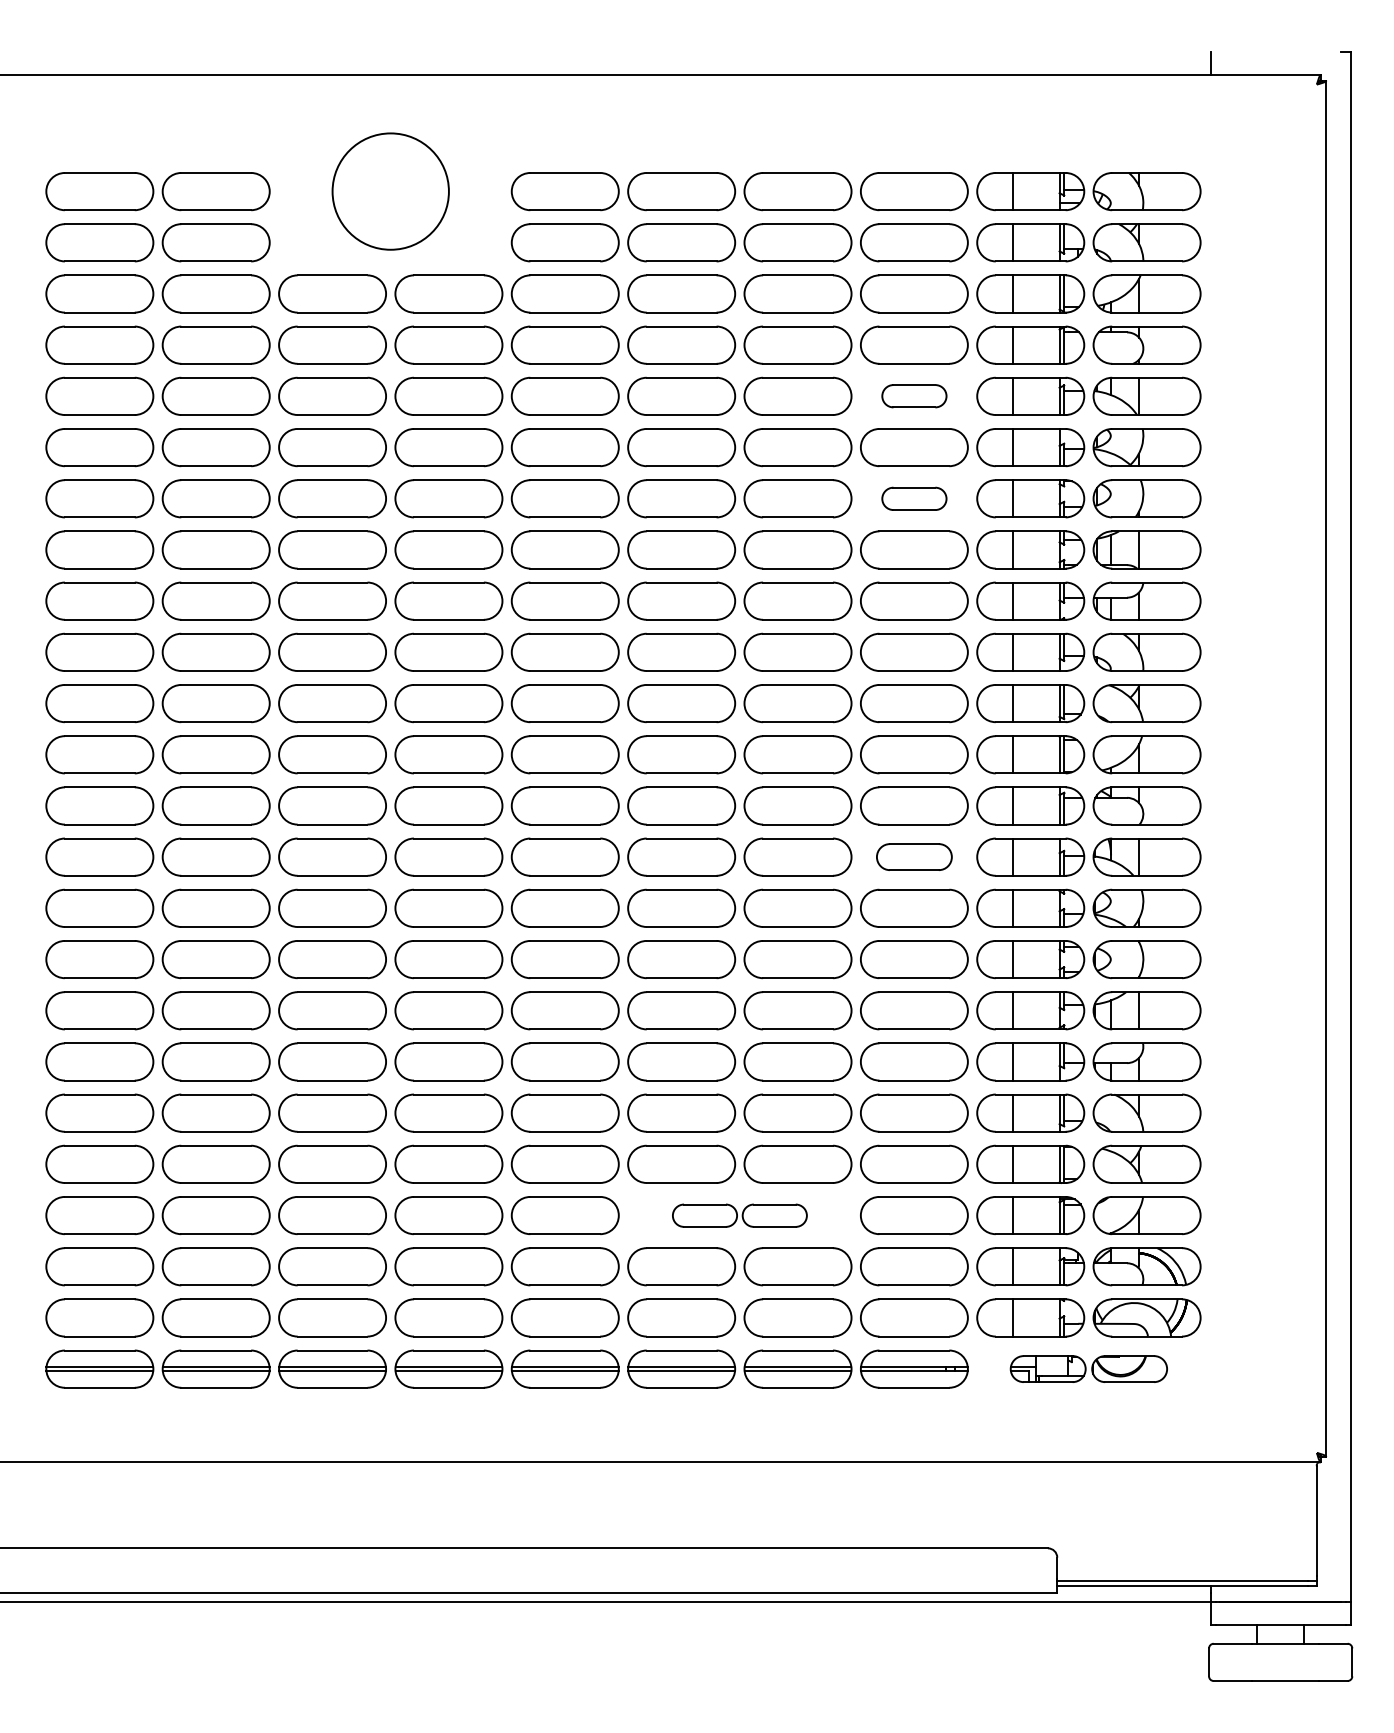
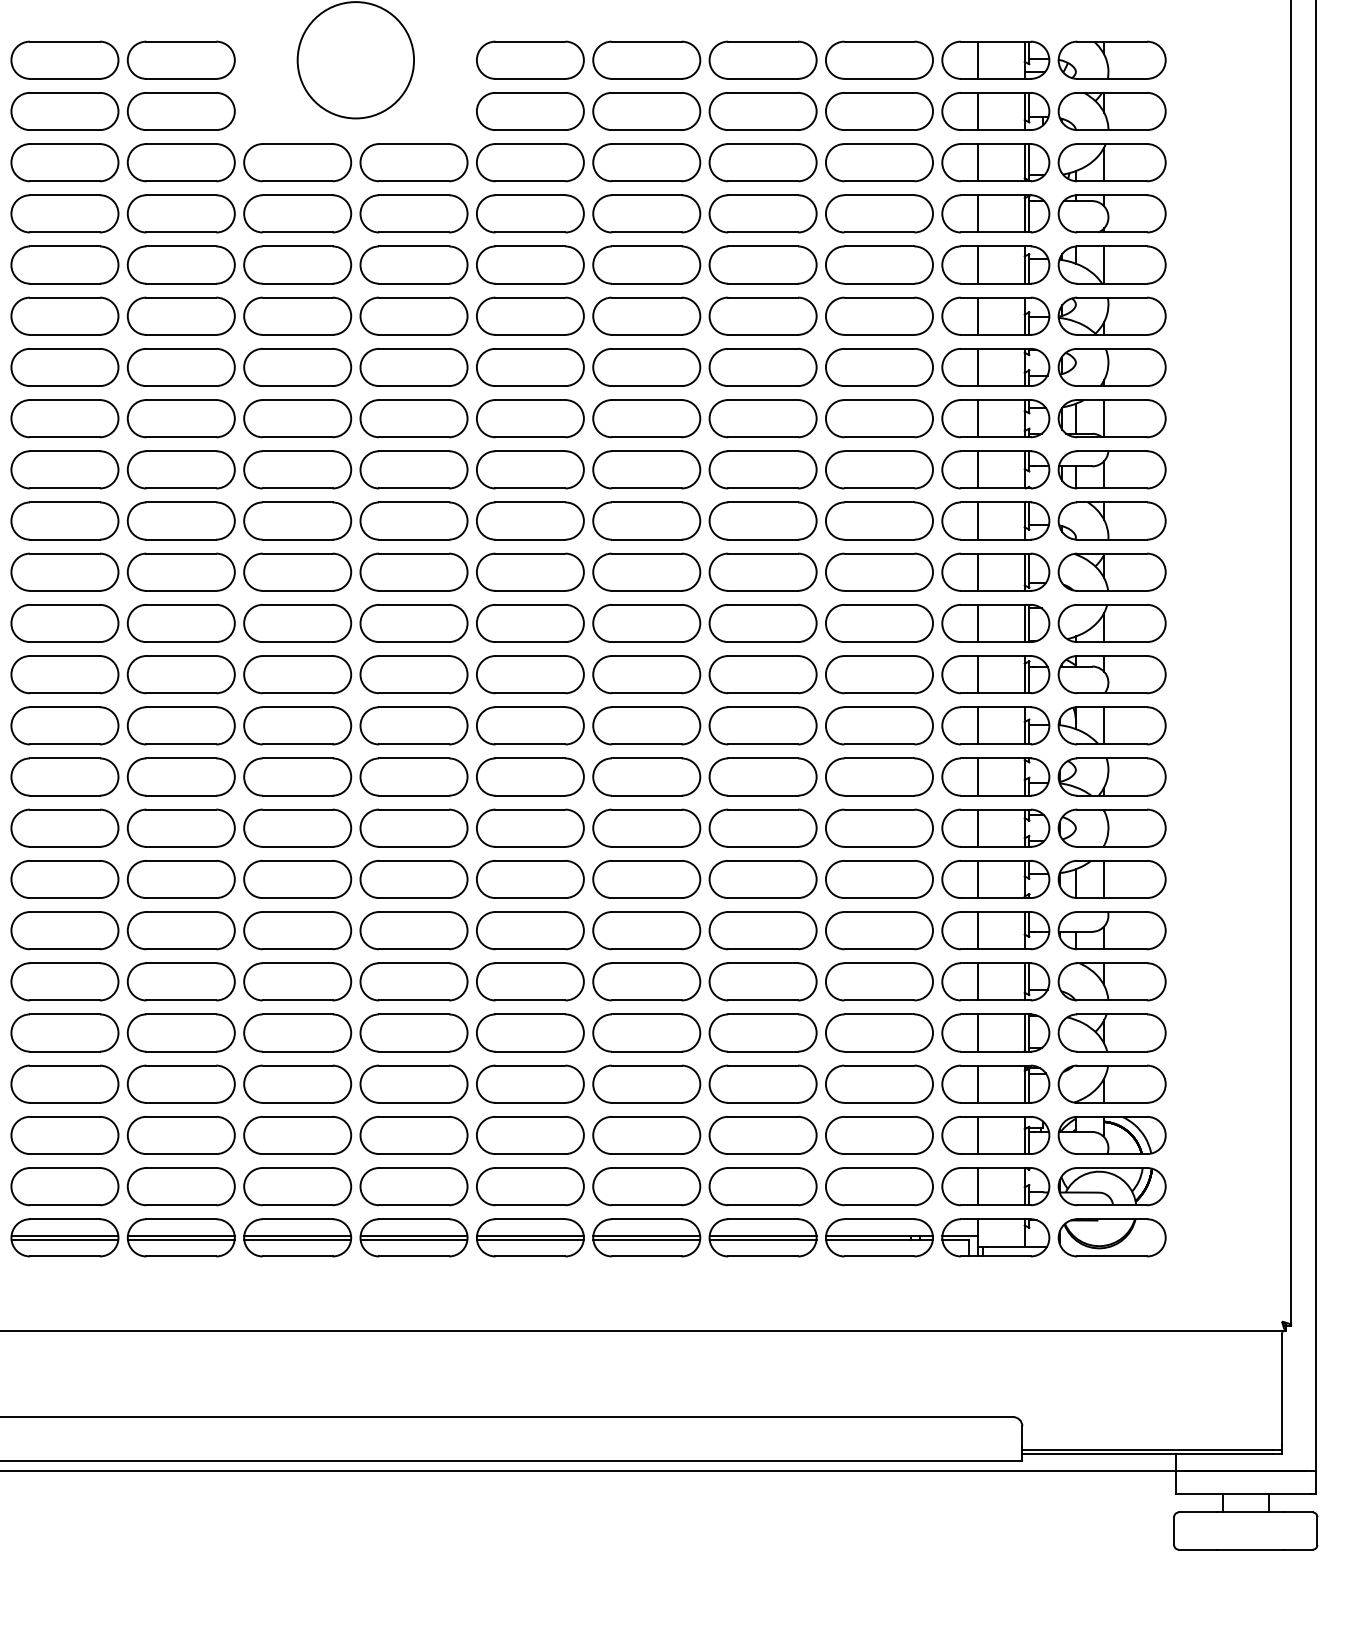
part: (914, 395) -> (879, 264), size x1.67
part: (914, 498) -> (879, 367), size x1.67
part: (914, 856) -> (879, 725), size x1.43
part: (739, 1215) -> (704, 1084), size x1.67
part: (1088, 1368) -> (1053, 1237), size x1.43

